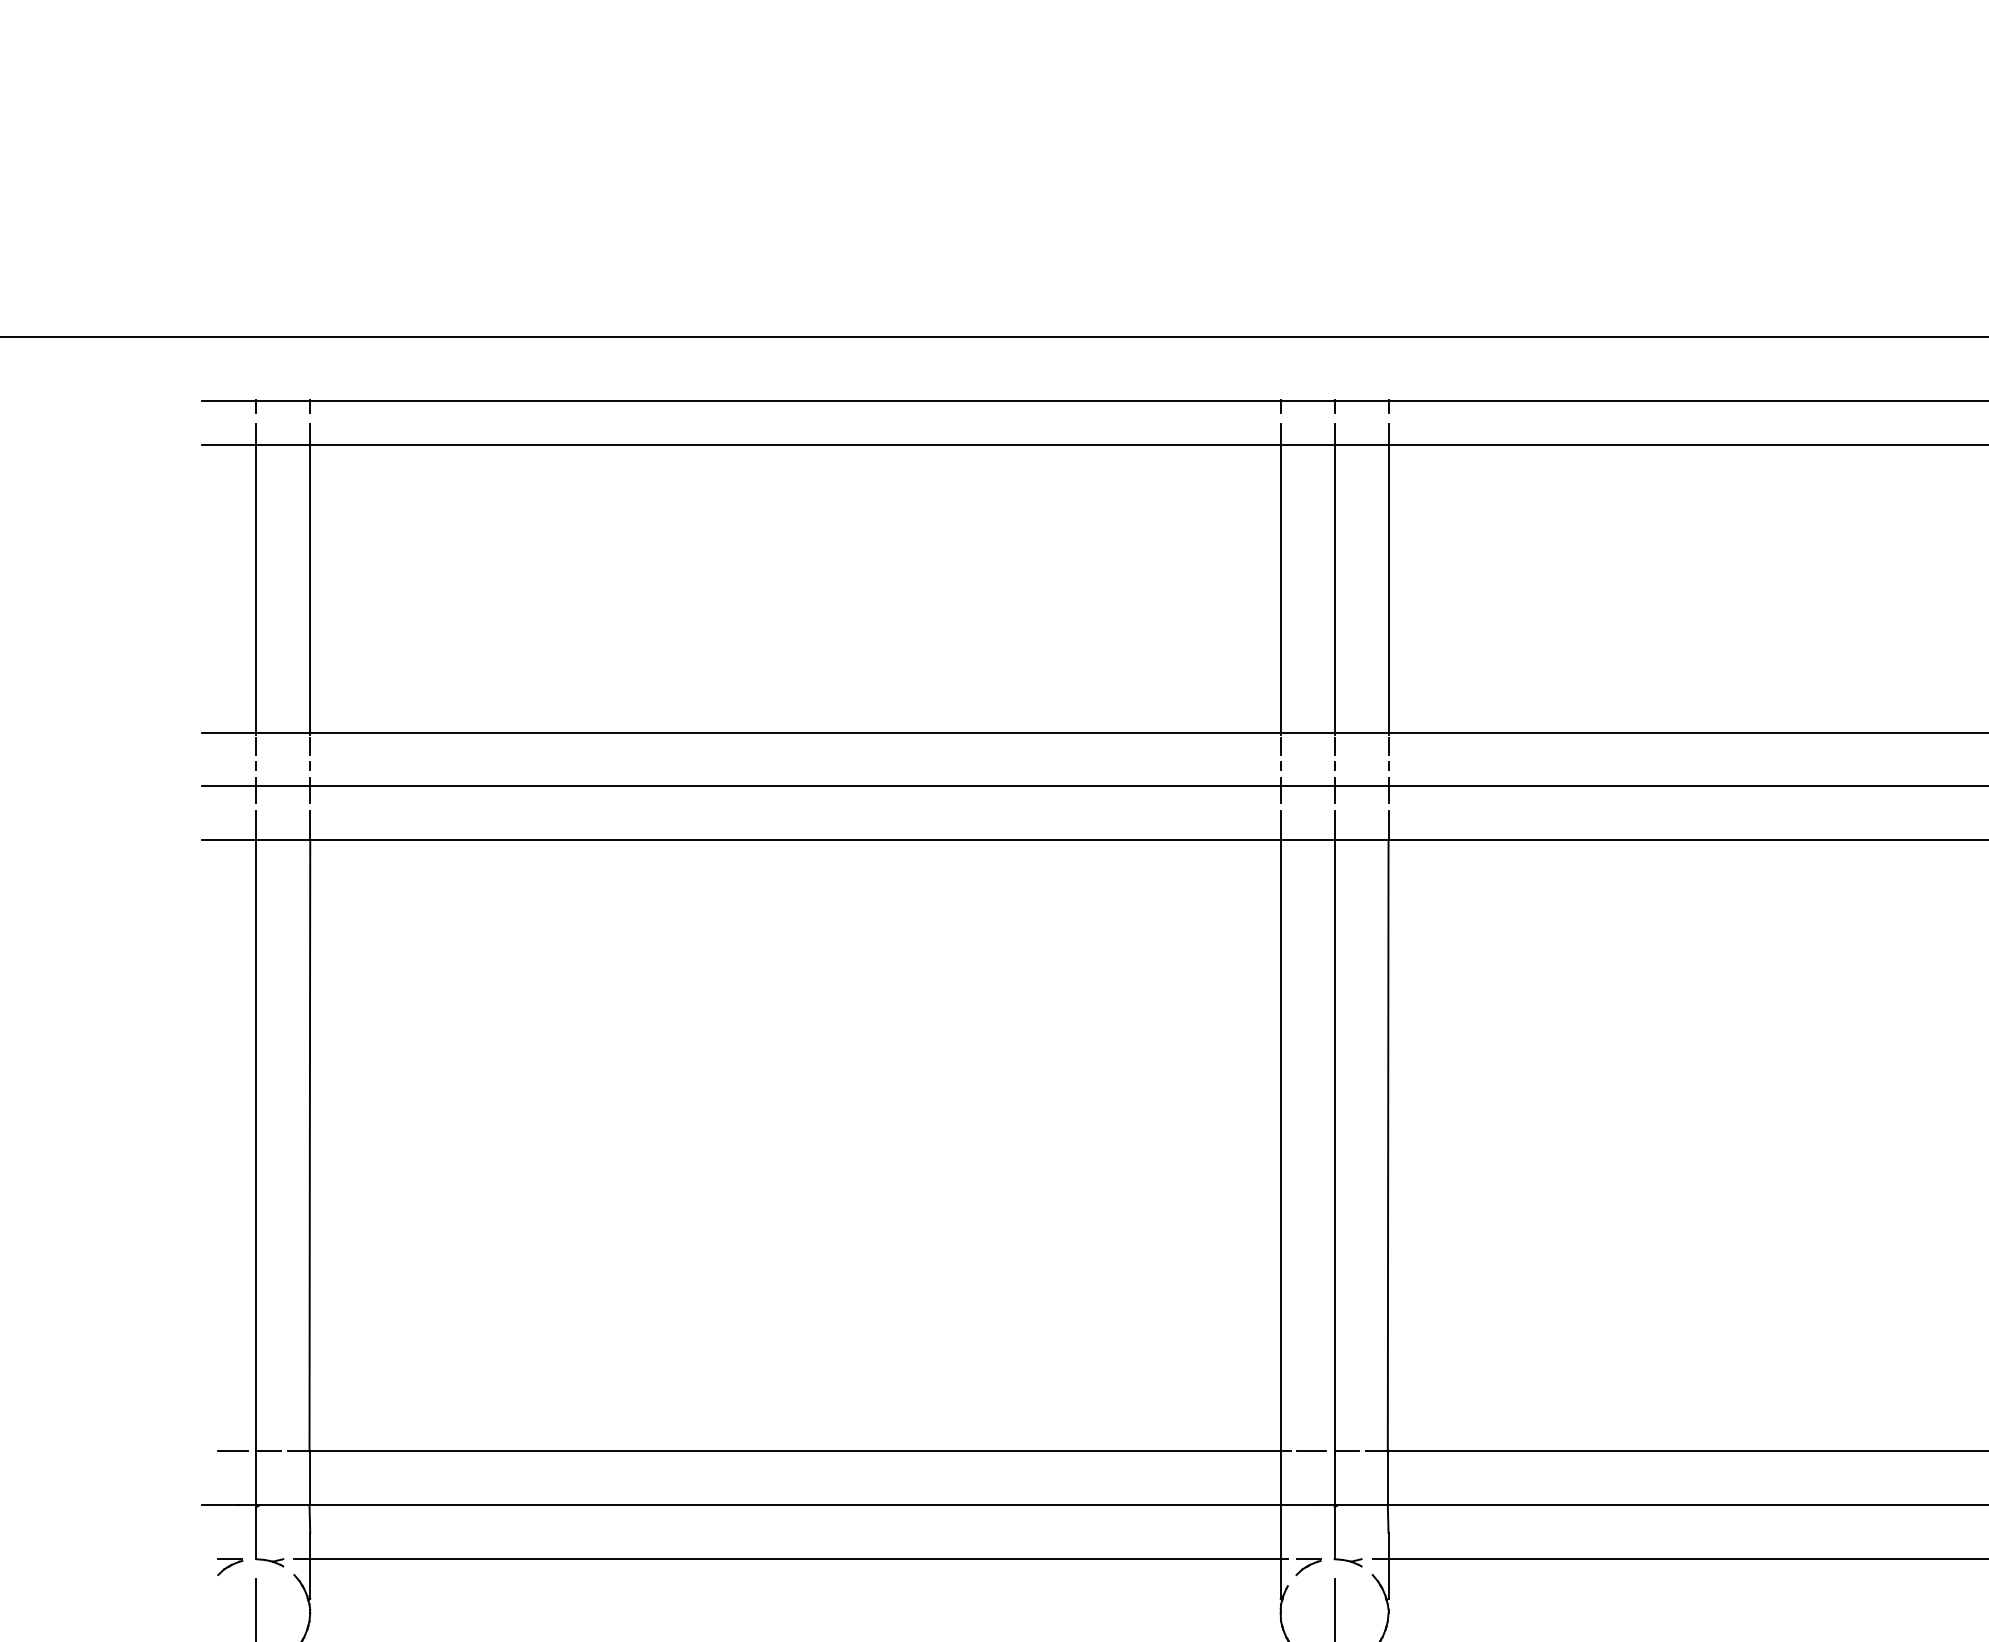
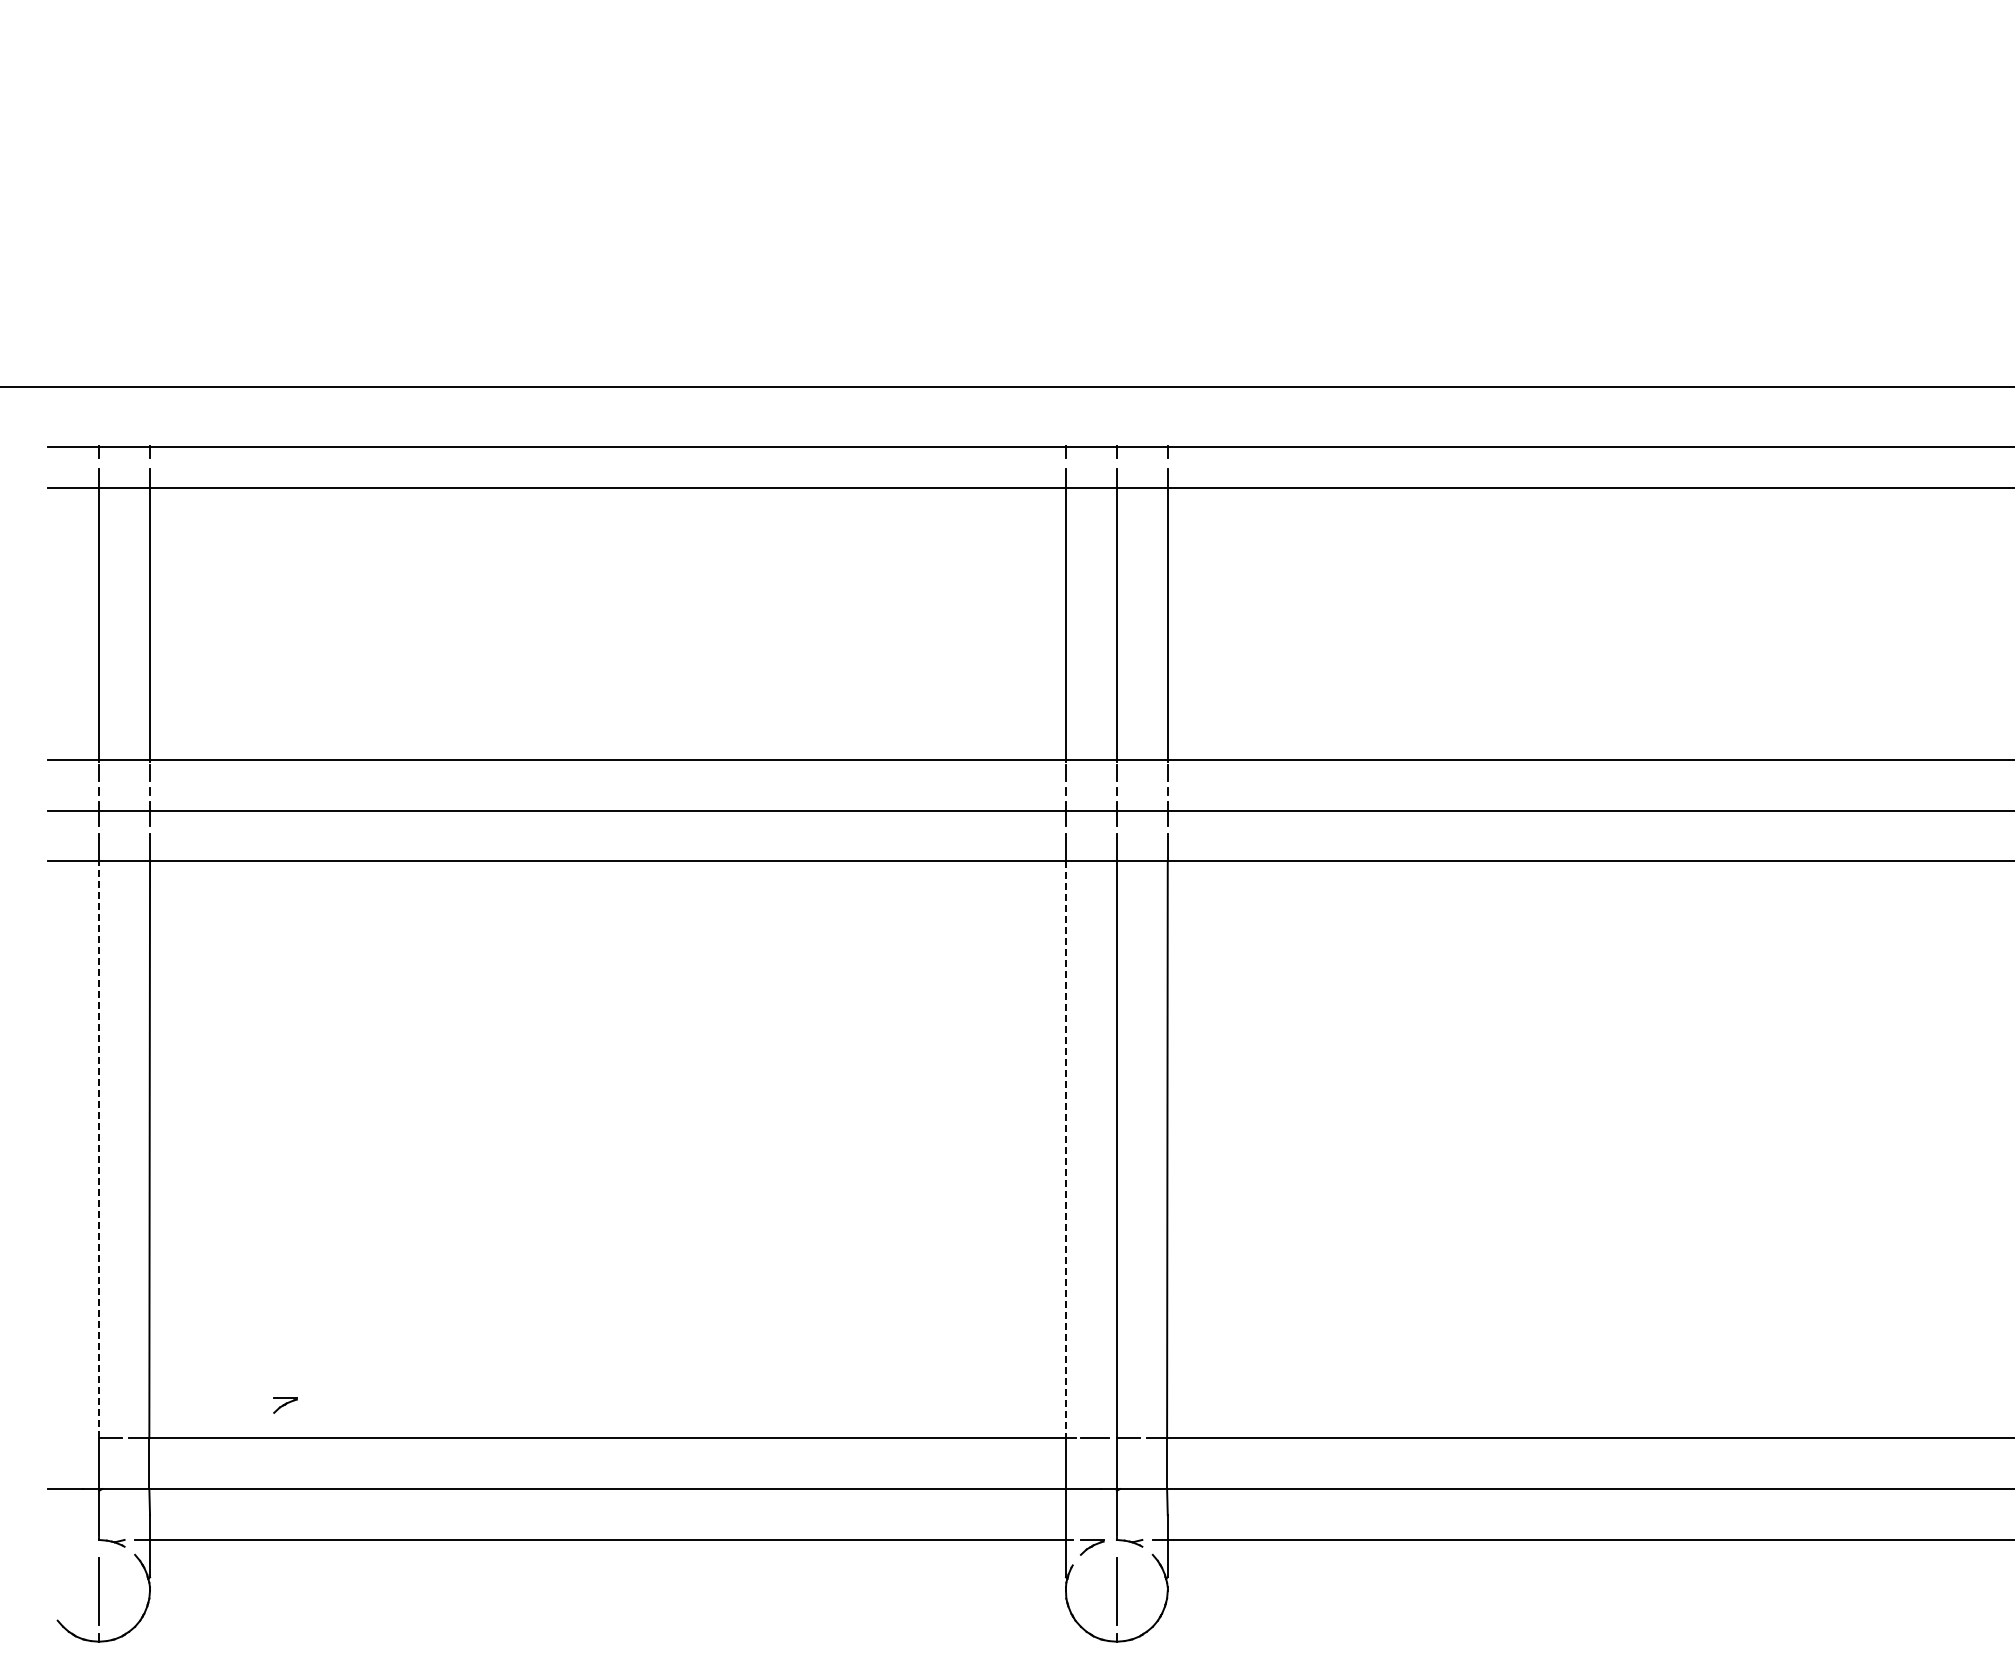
line: (256, 1145) -> (99, 1149), solid -> dashed
line: (1281, 1146) -> (1066, 1150), solid -> dashed
line: (233, 1451) -> (77, 1438), removed
part: (230, 1567) -> (285, 1405), moved

